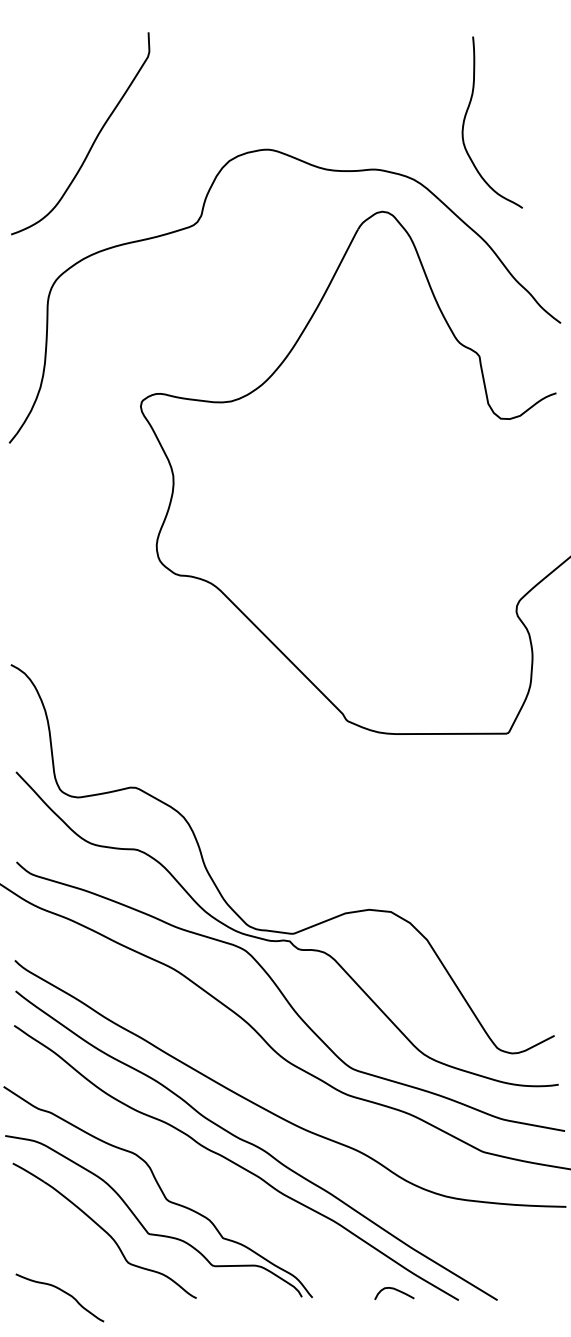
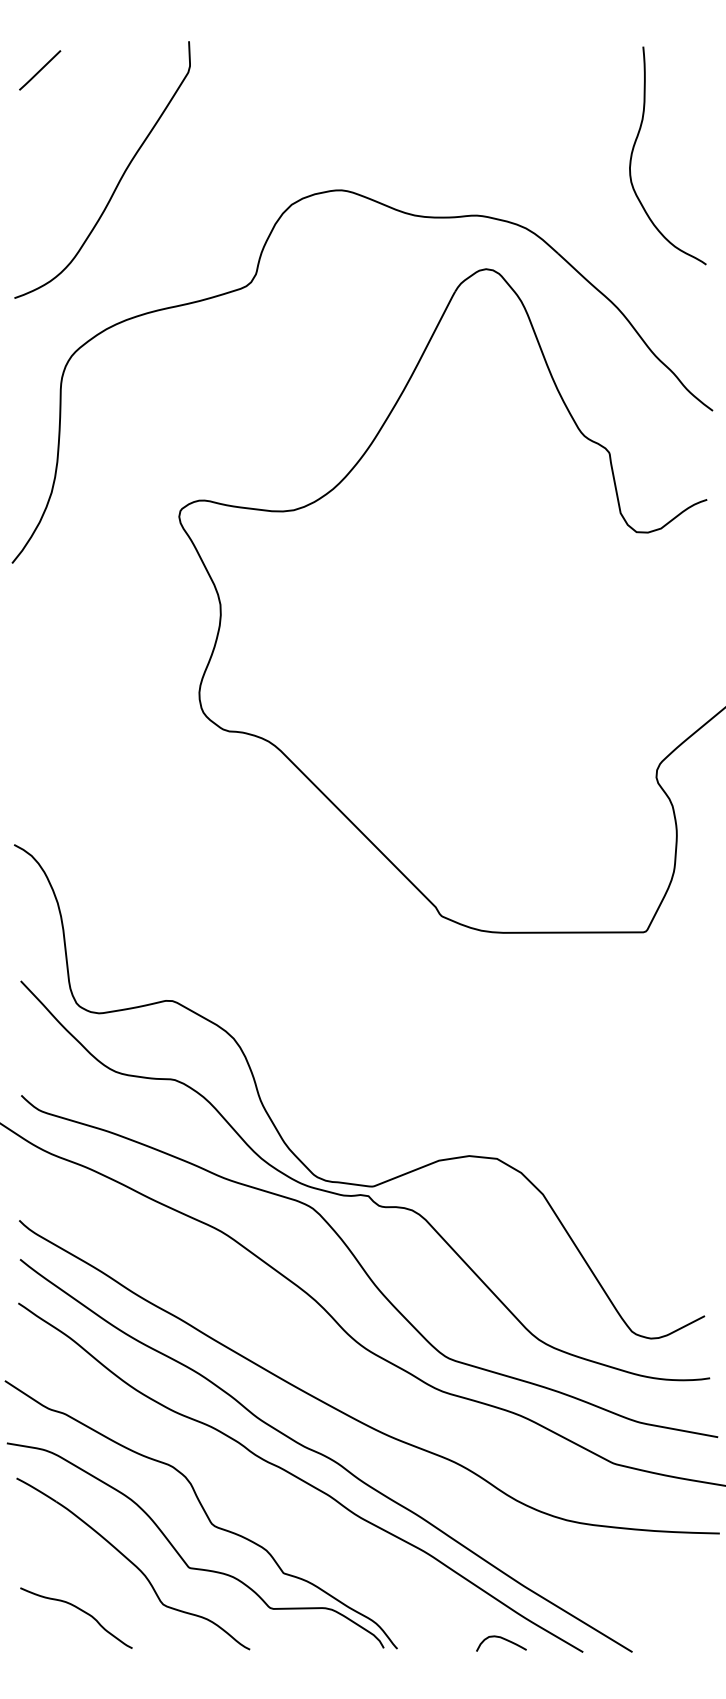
line: (31, 55) -> (40, 70), added
curve: (466, 114) -> (635, 145), moved
curve: (63, 1292) -> (81, 1611), moved

